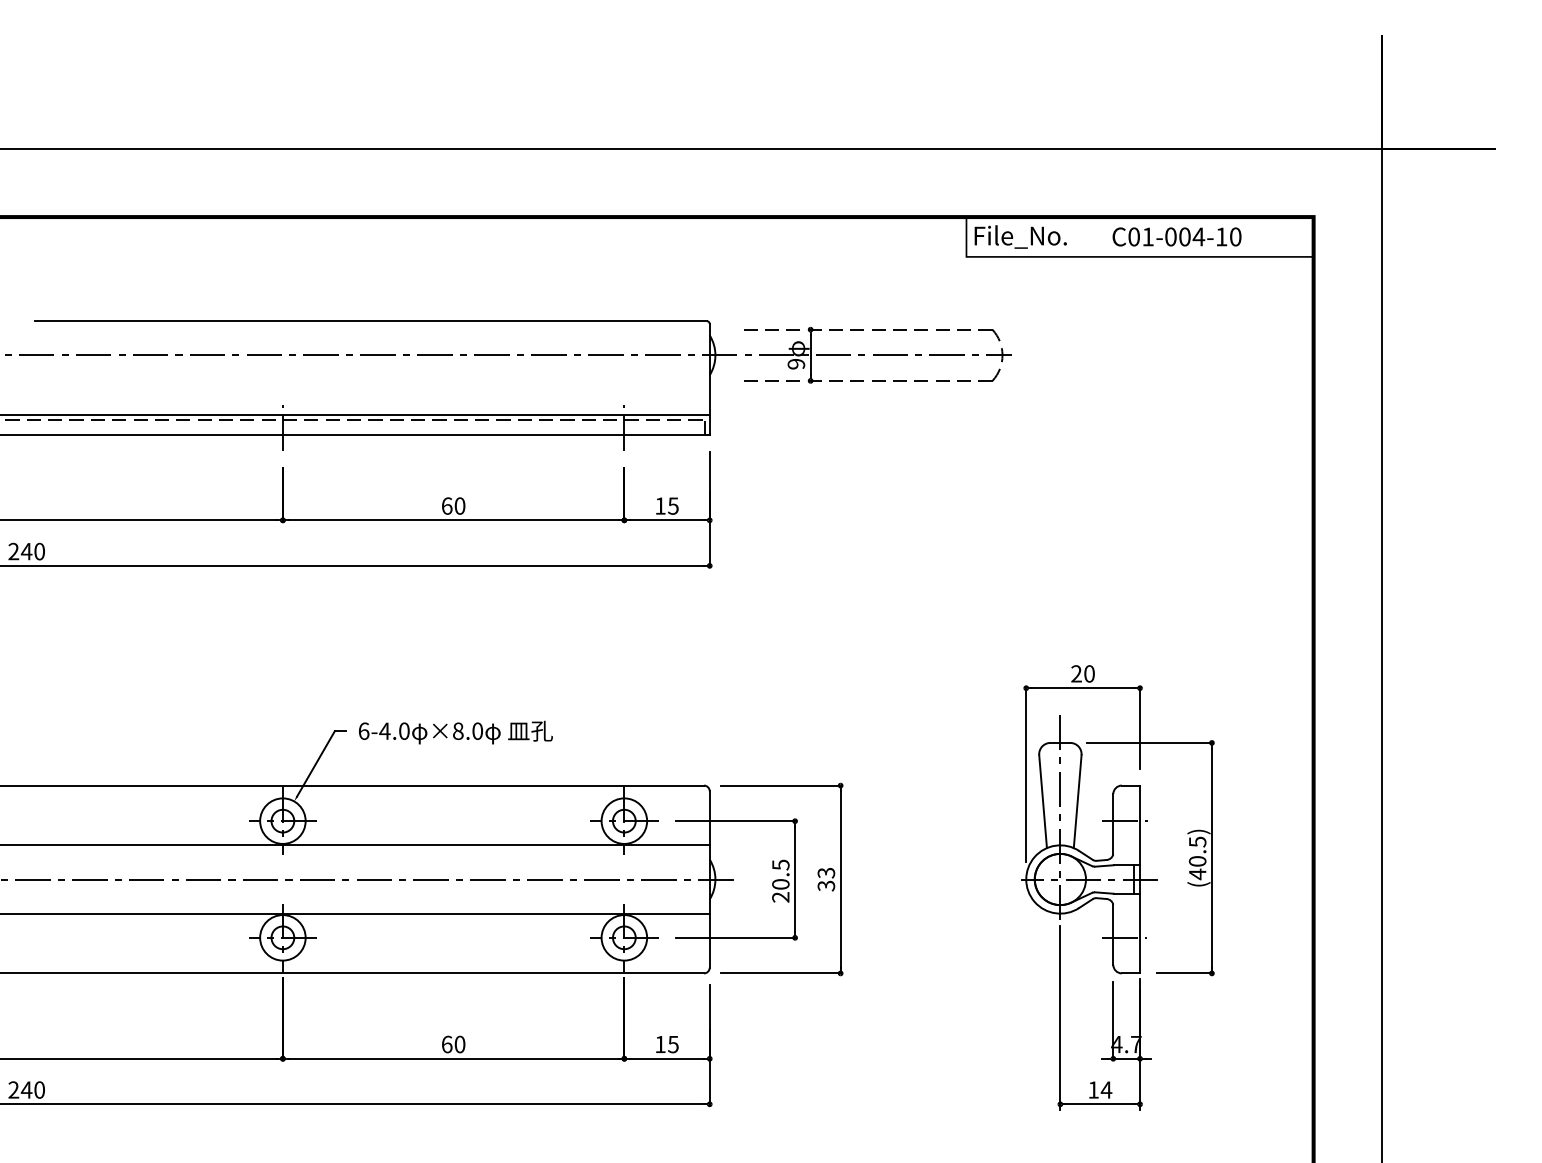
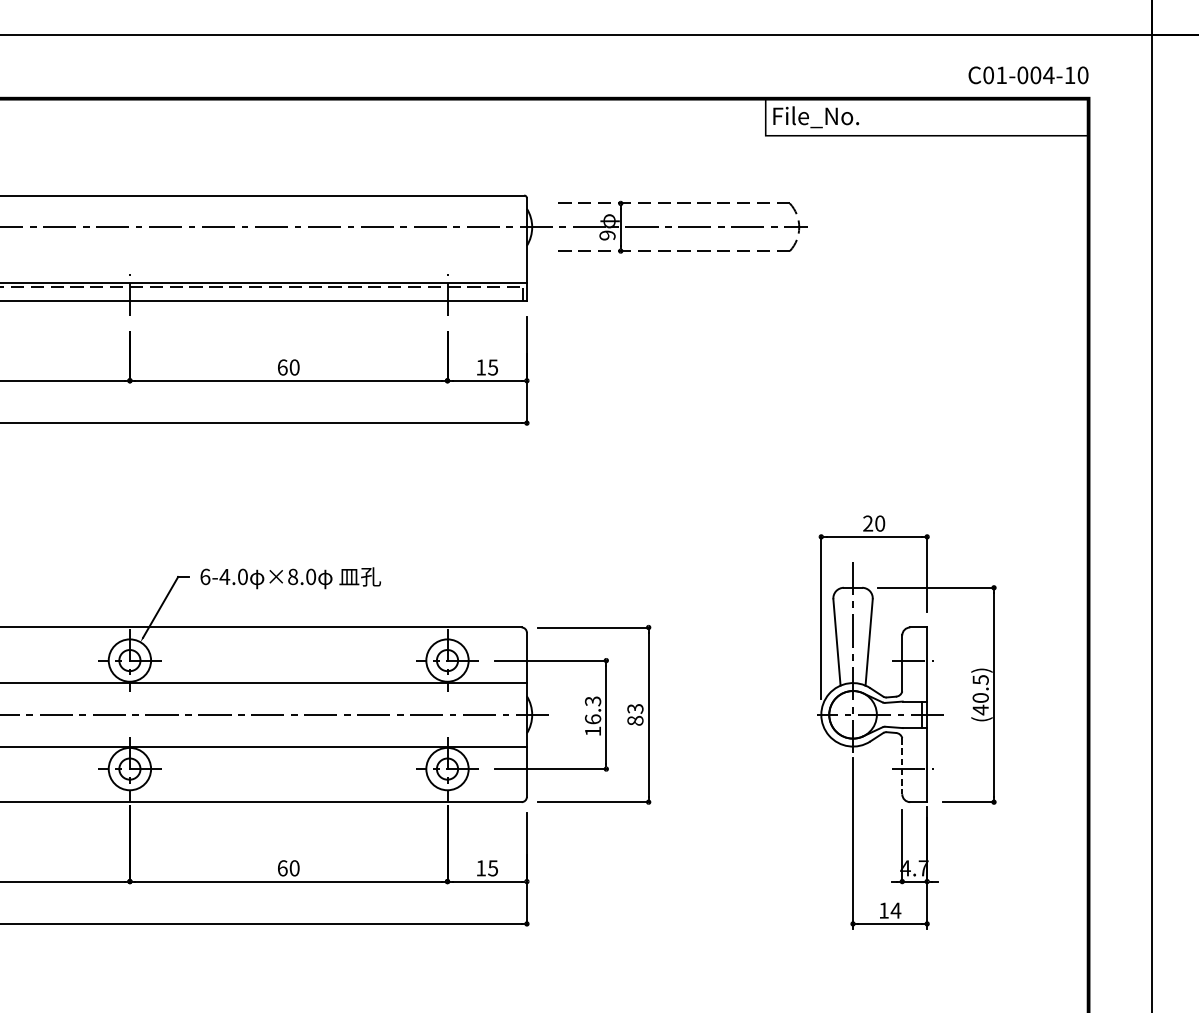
text: (1176, 236) -> (1028, 74), moved
text: (780, 880) -> (592, 715), 20.5 -> 16.3
text: (825, 885) -> (634, 720), 33 -> 83
line: (1113, 935) -> (902, 766), solid -> dashed

